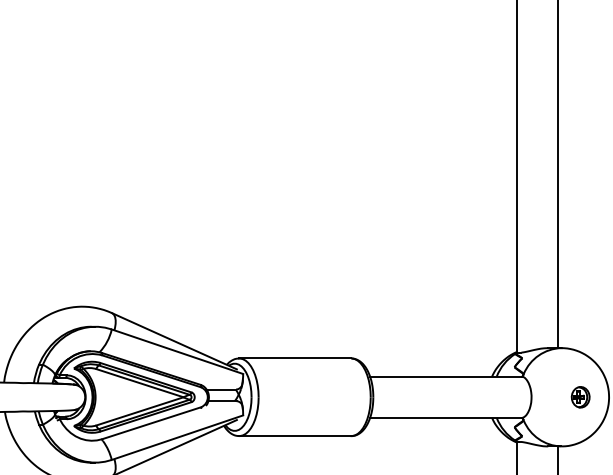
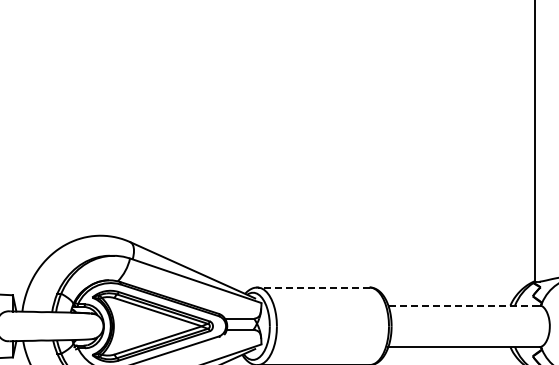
line: (294, 358) -> (312, 287), solid -> dashed
line: (444, 376) -> (462, 305), solid -> dashed

